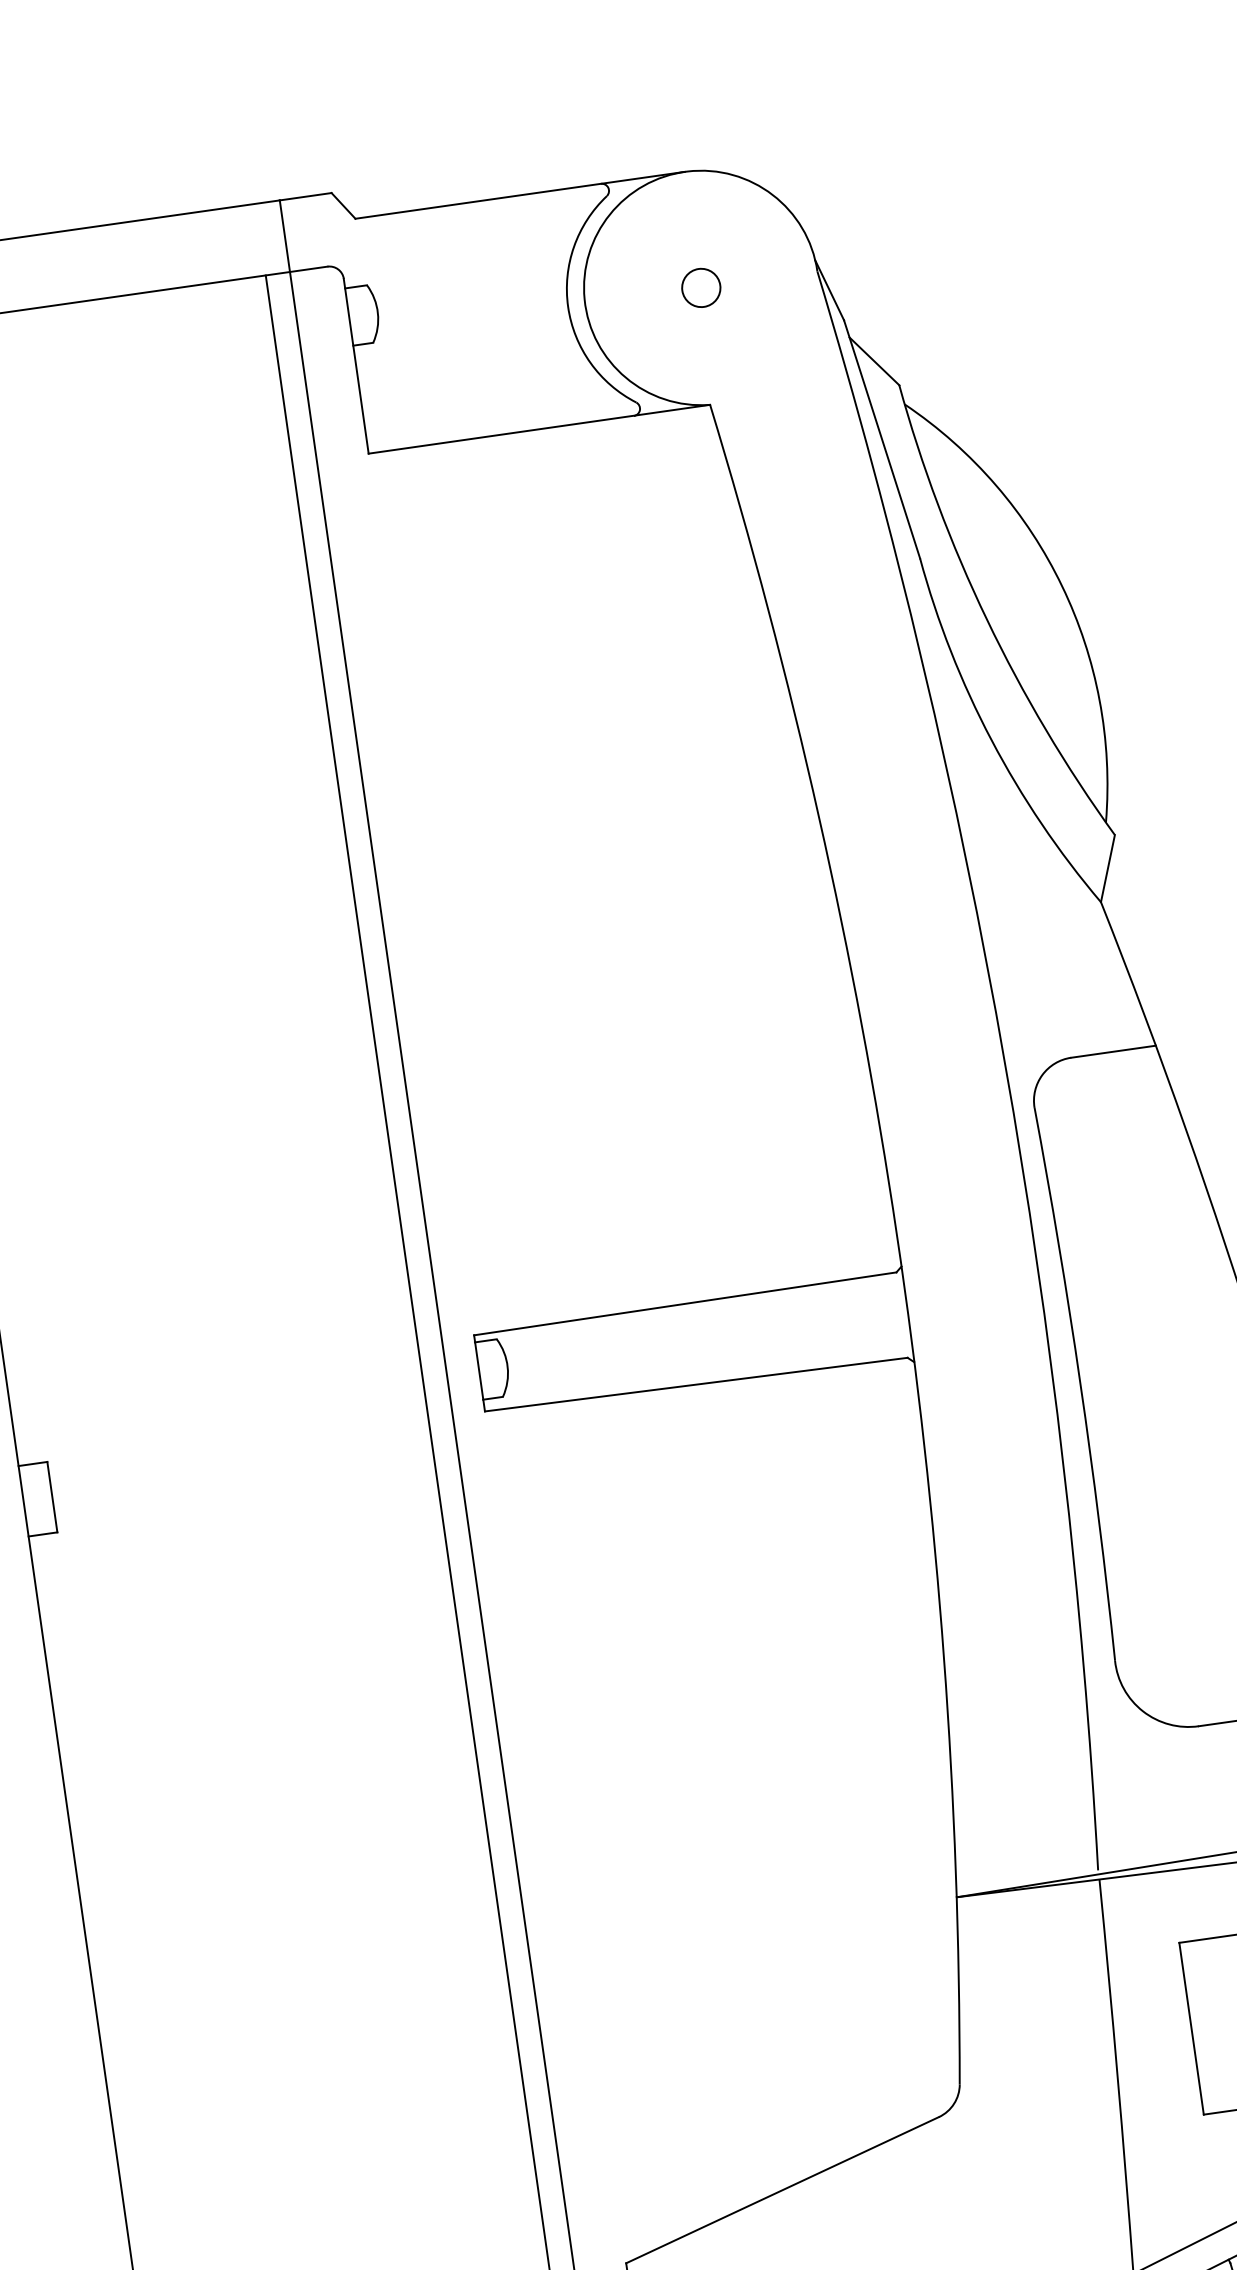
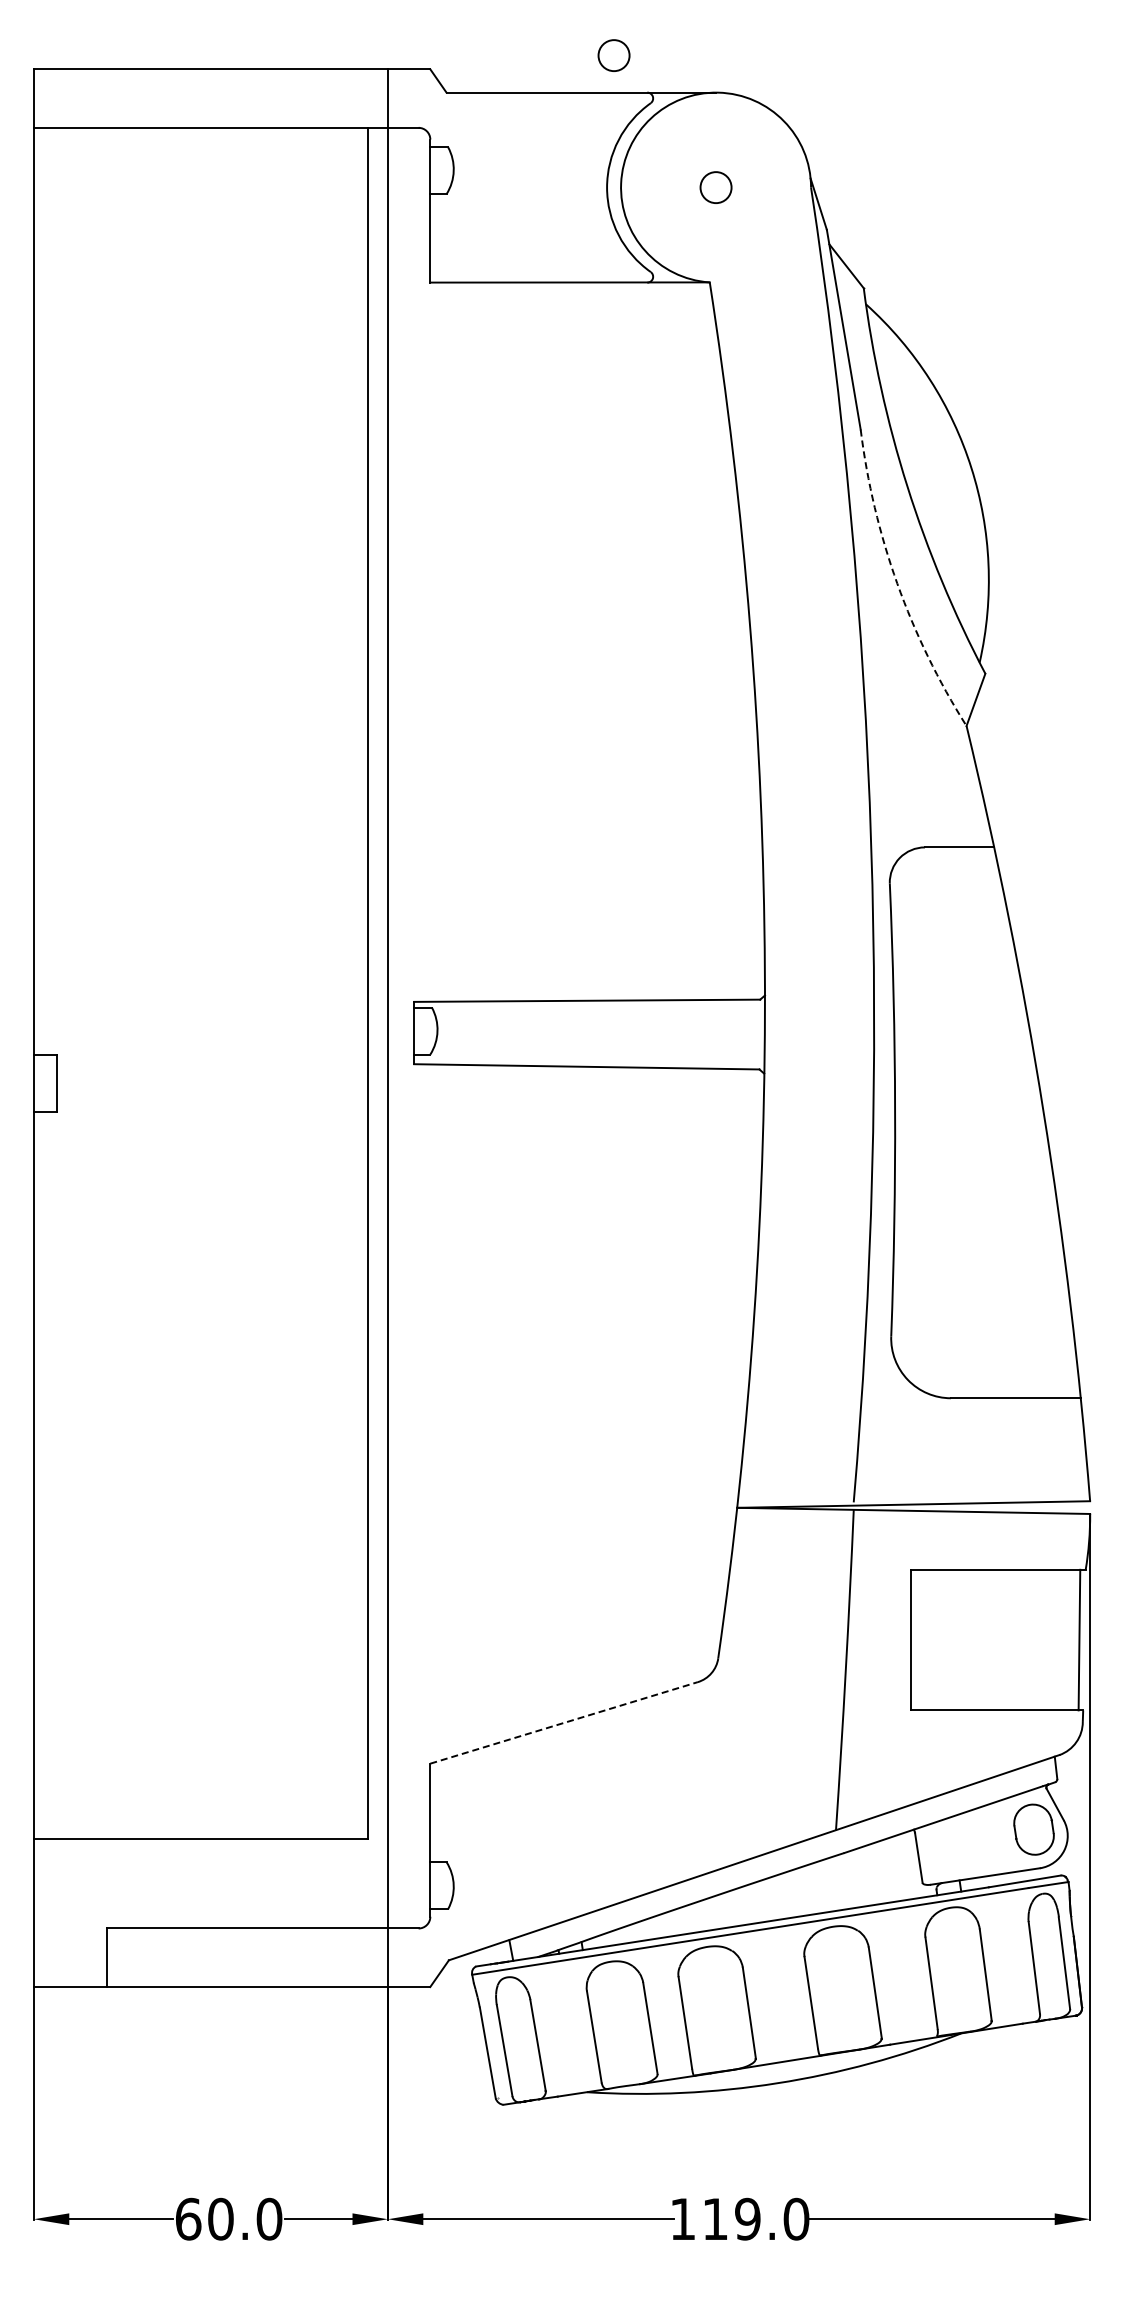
circle: (553, 144) -> (613, 55), added
arc: (991, 740) -> (897, 583), solid -> dashed
line: (783, 2189) -> (564, 1722), solid -> dashed

